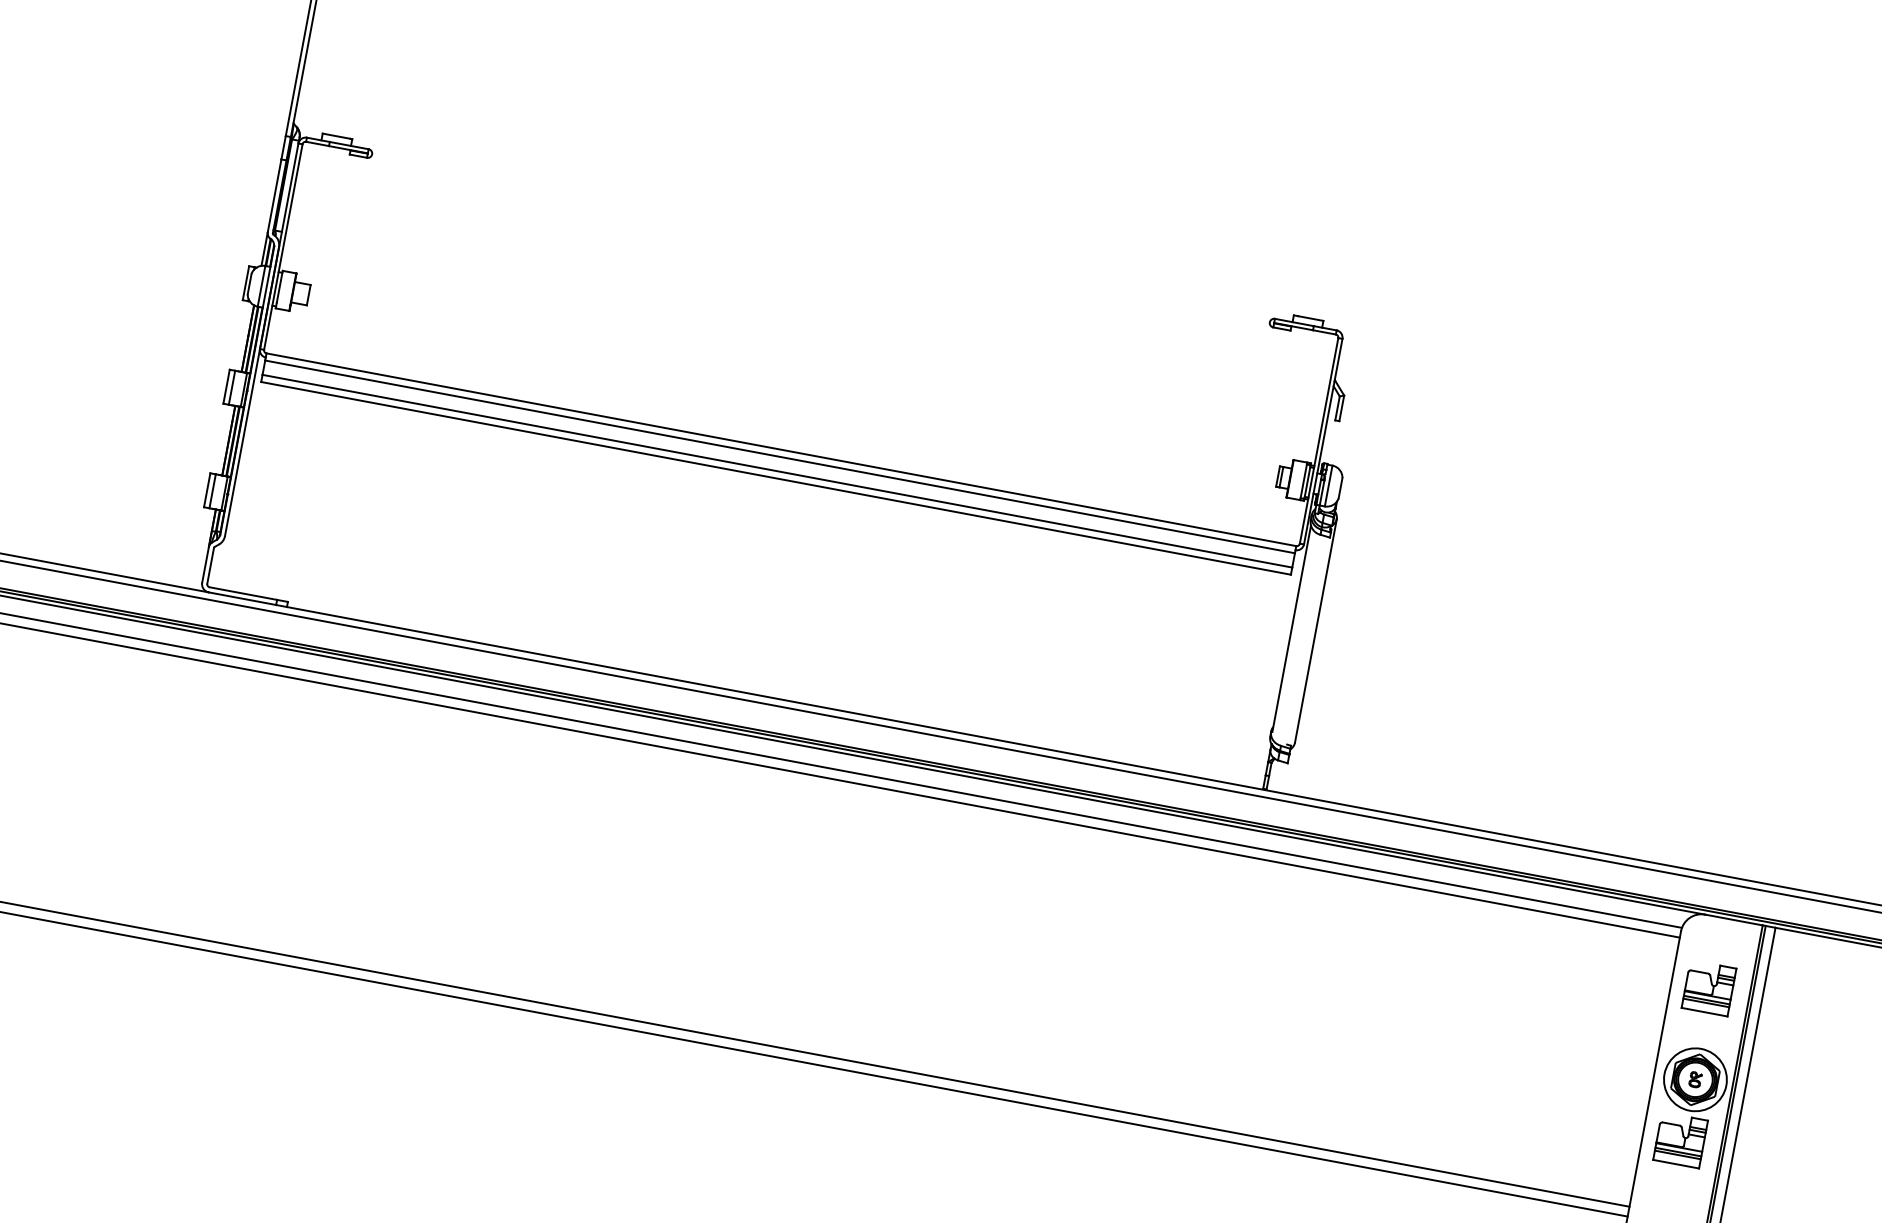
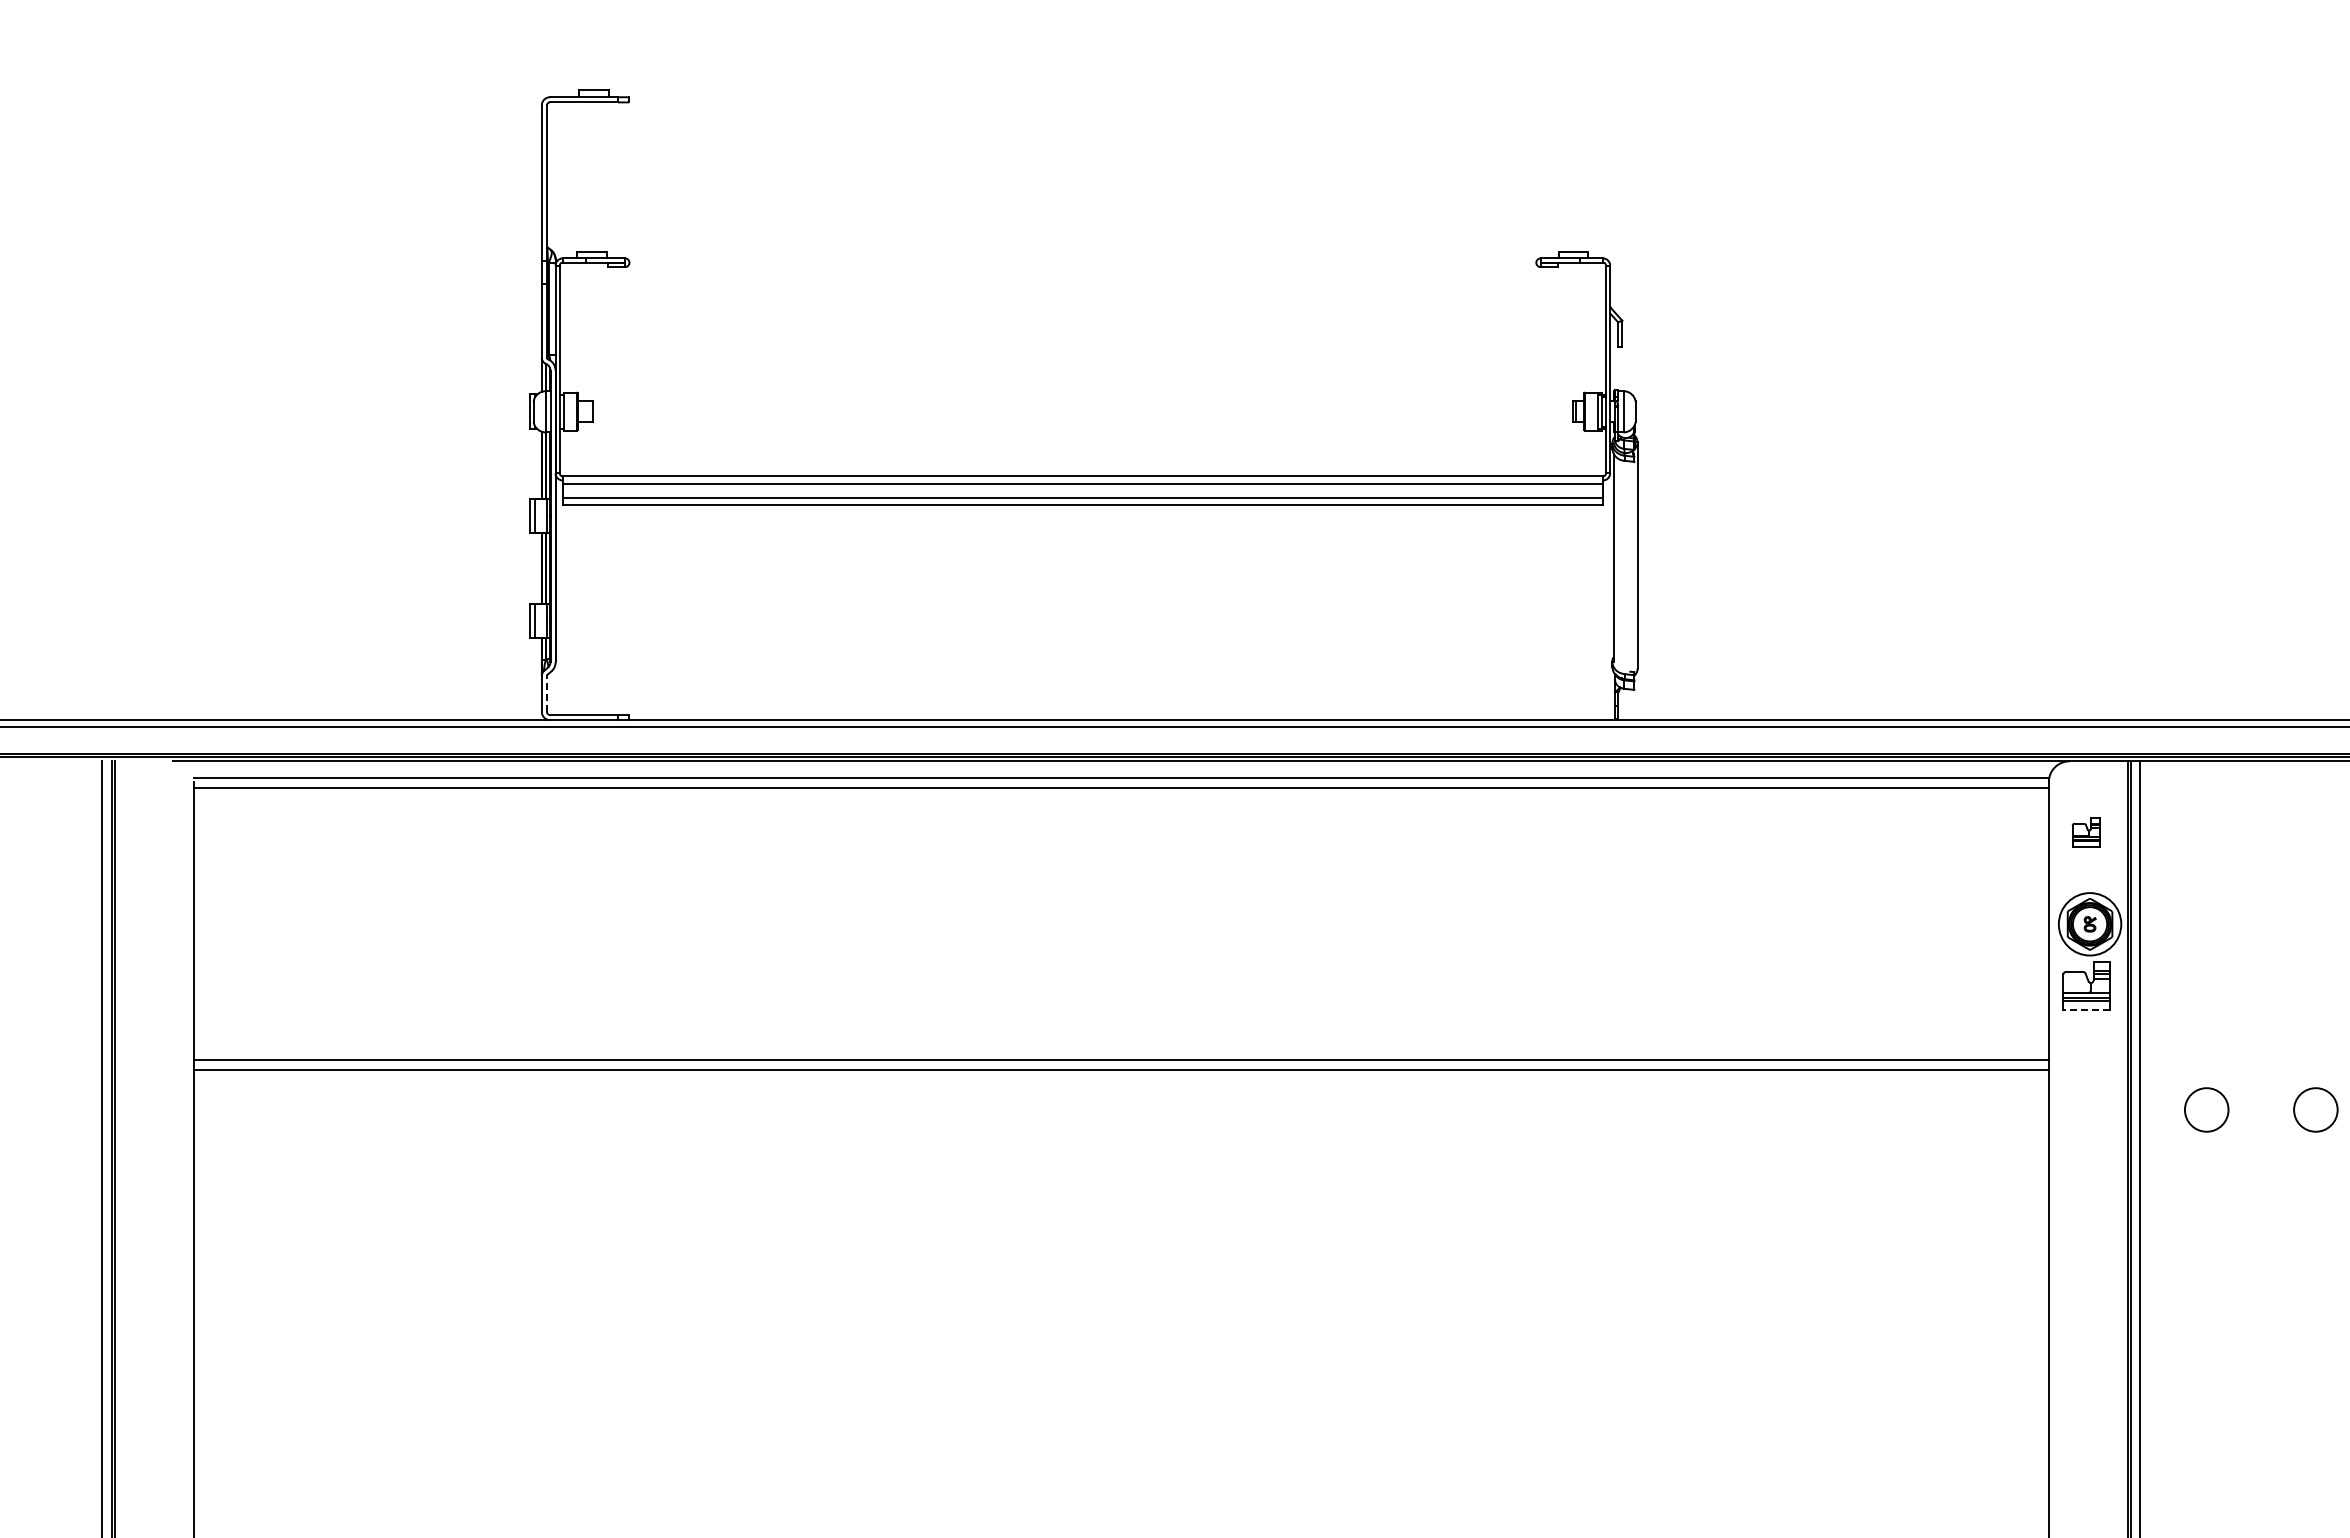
line: (211, 565) -> (547, 693), solid -> dashed
part: (1708, 988) -> (2086, 832), size x0.6
line: (1675, 1164) -> (2086, 1010), solid -> dashed

